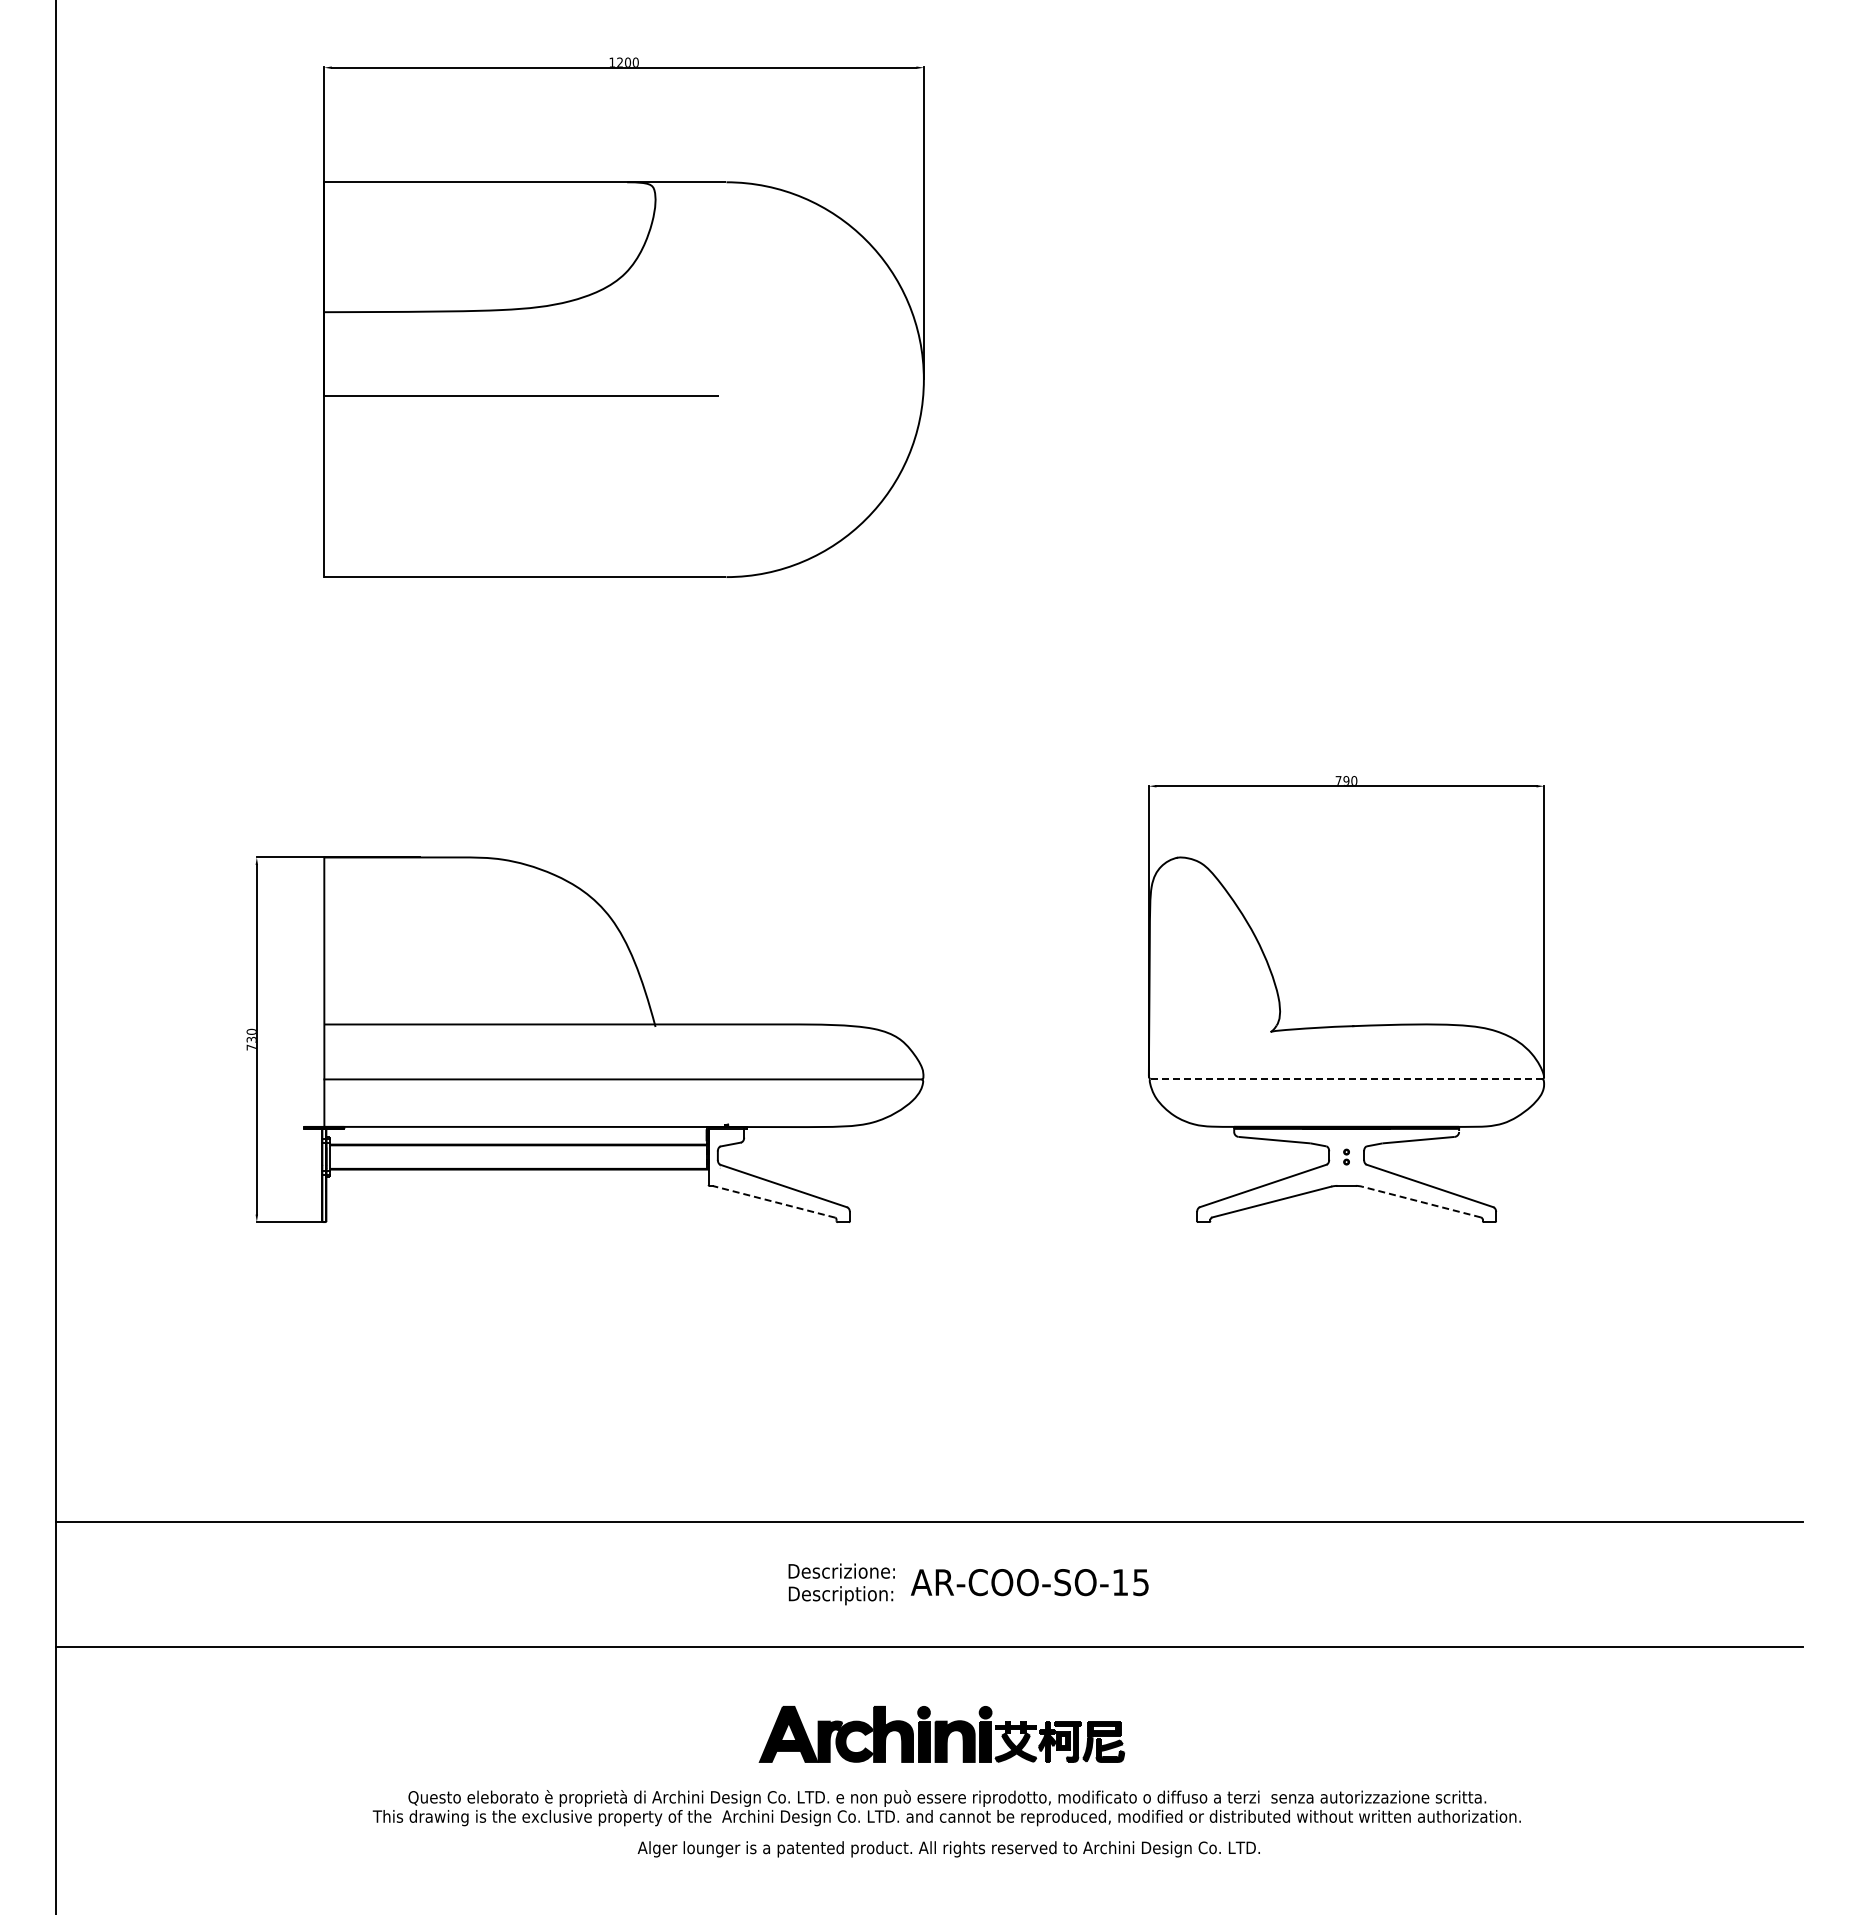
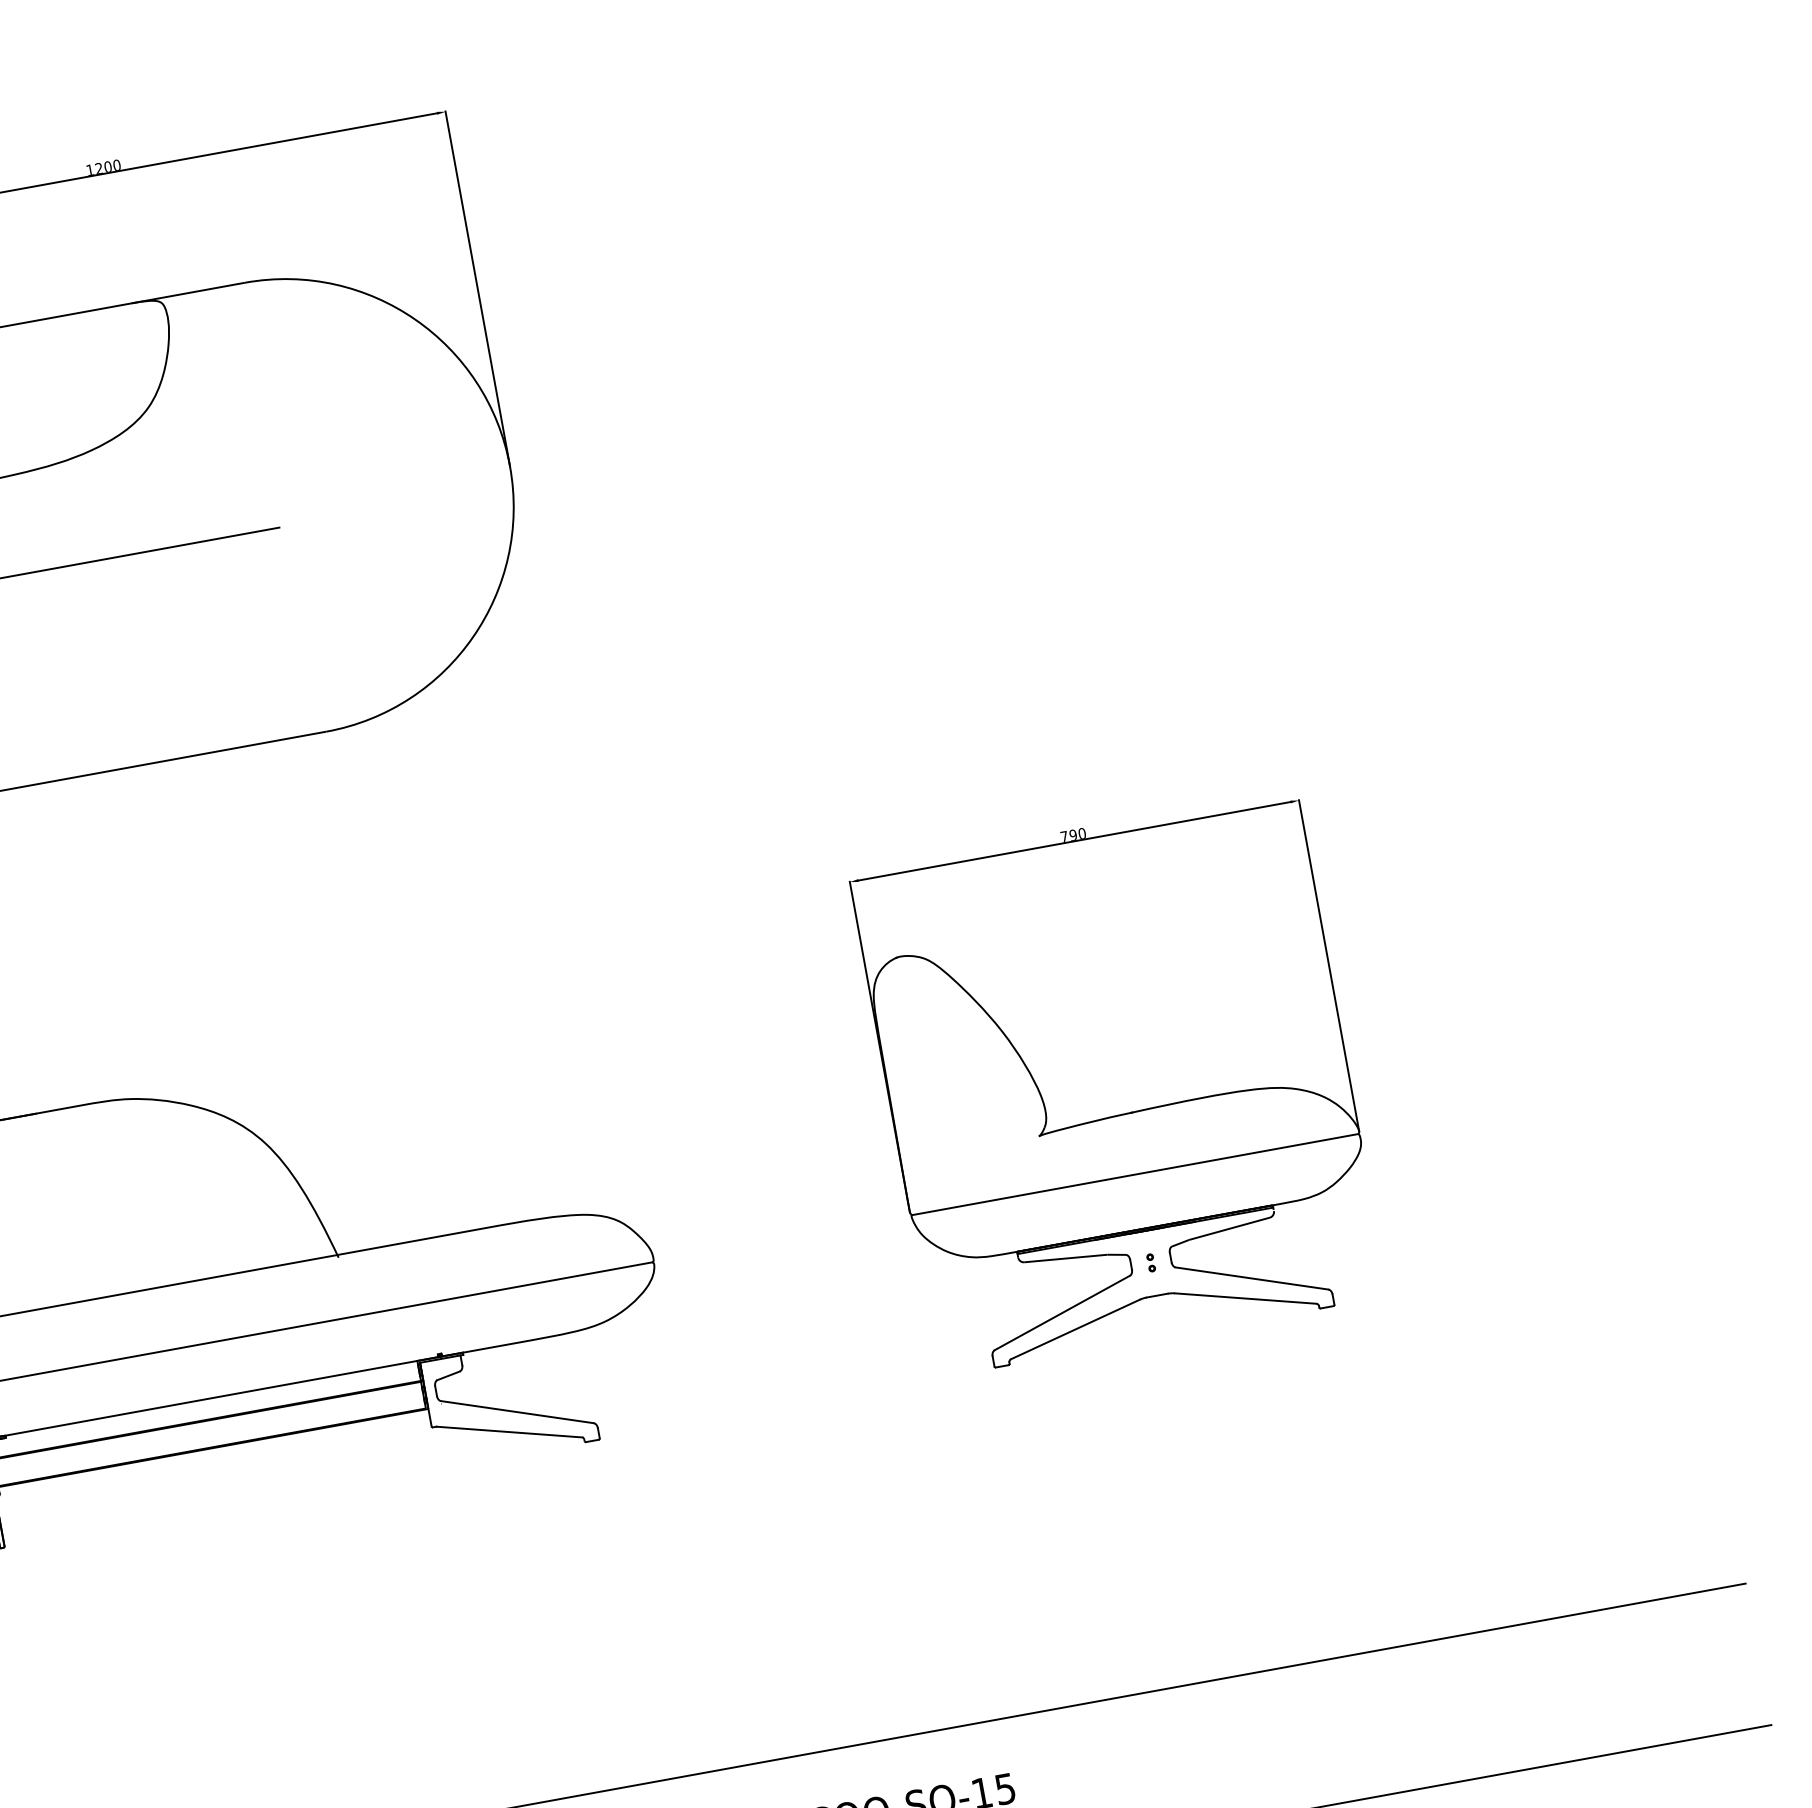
line: (1346, 1079) -> (1135, 1174), dashed -> solid
line: (773, 1201) -> (508, 1431), dashed -> solid
line: (1421, 1201) -> (1245, 1297), dashed -> solid

